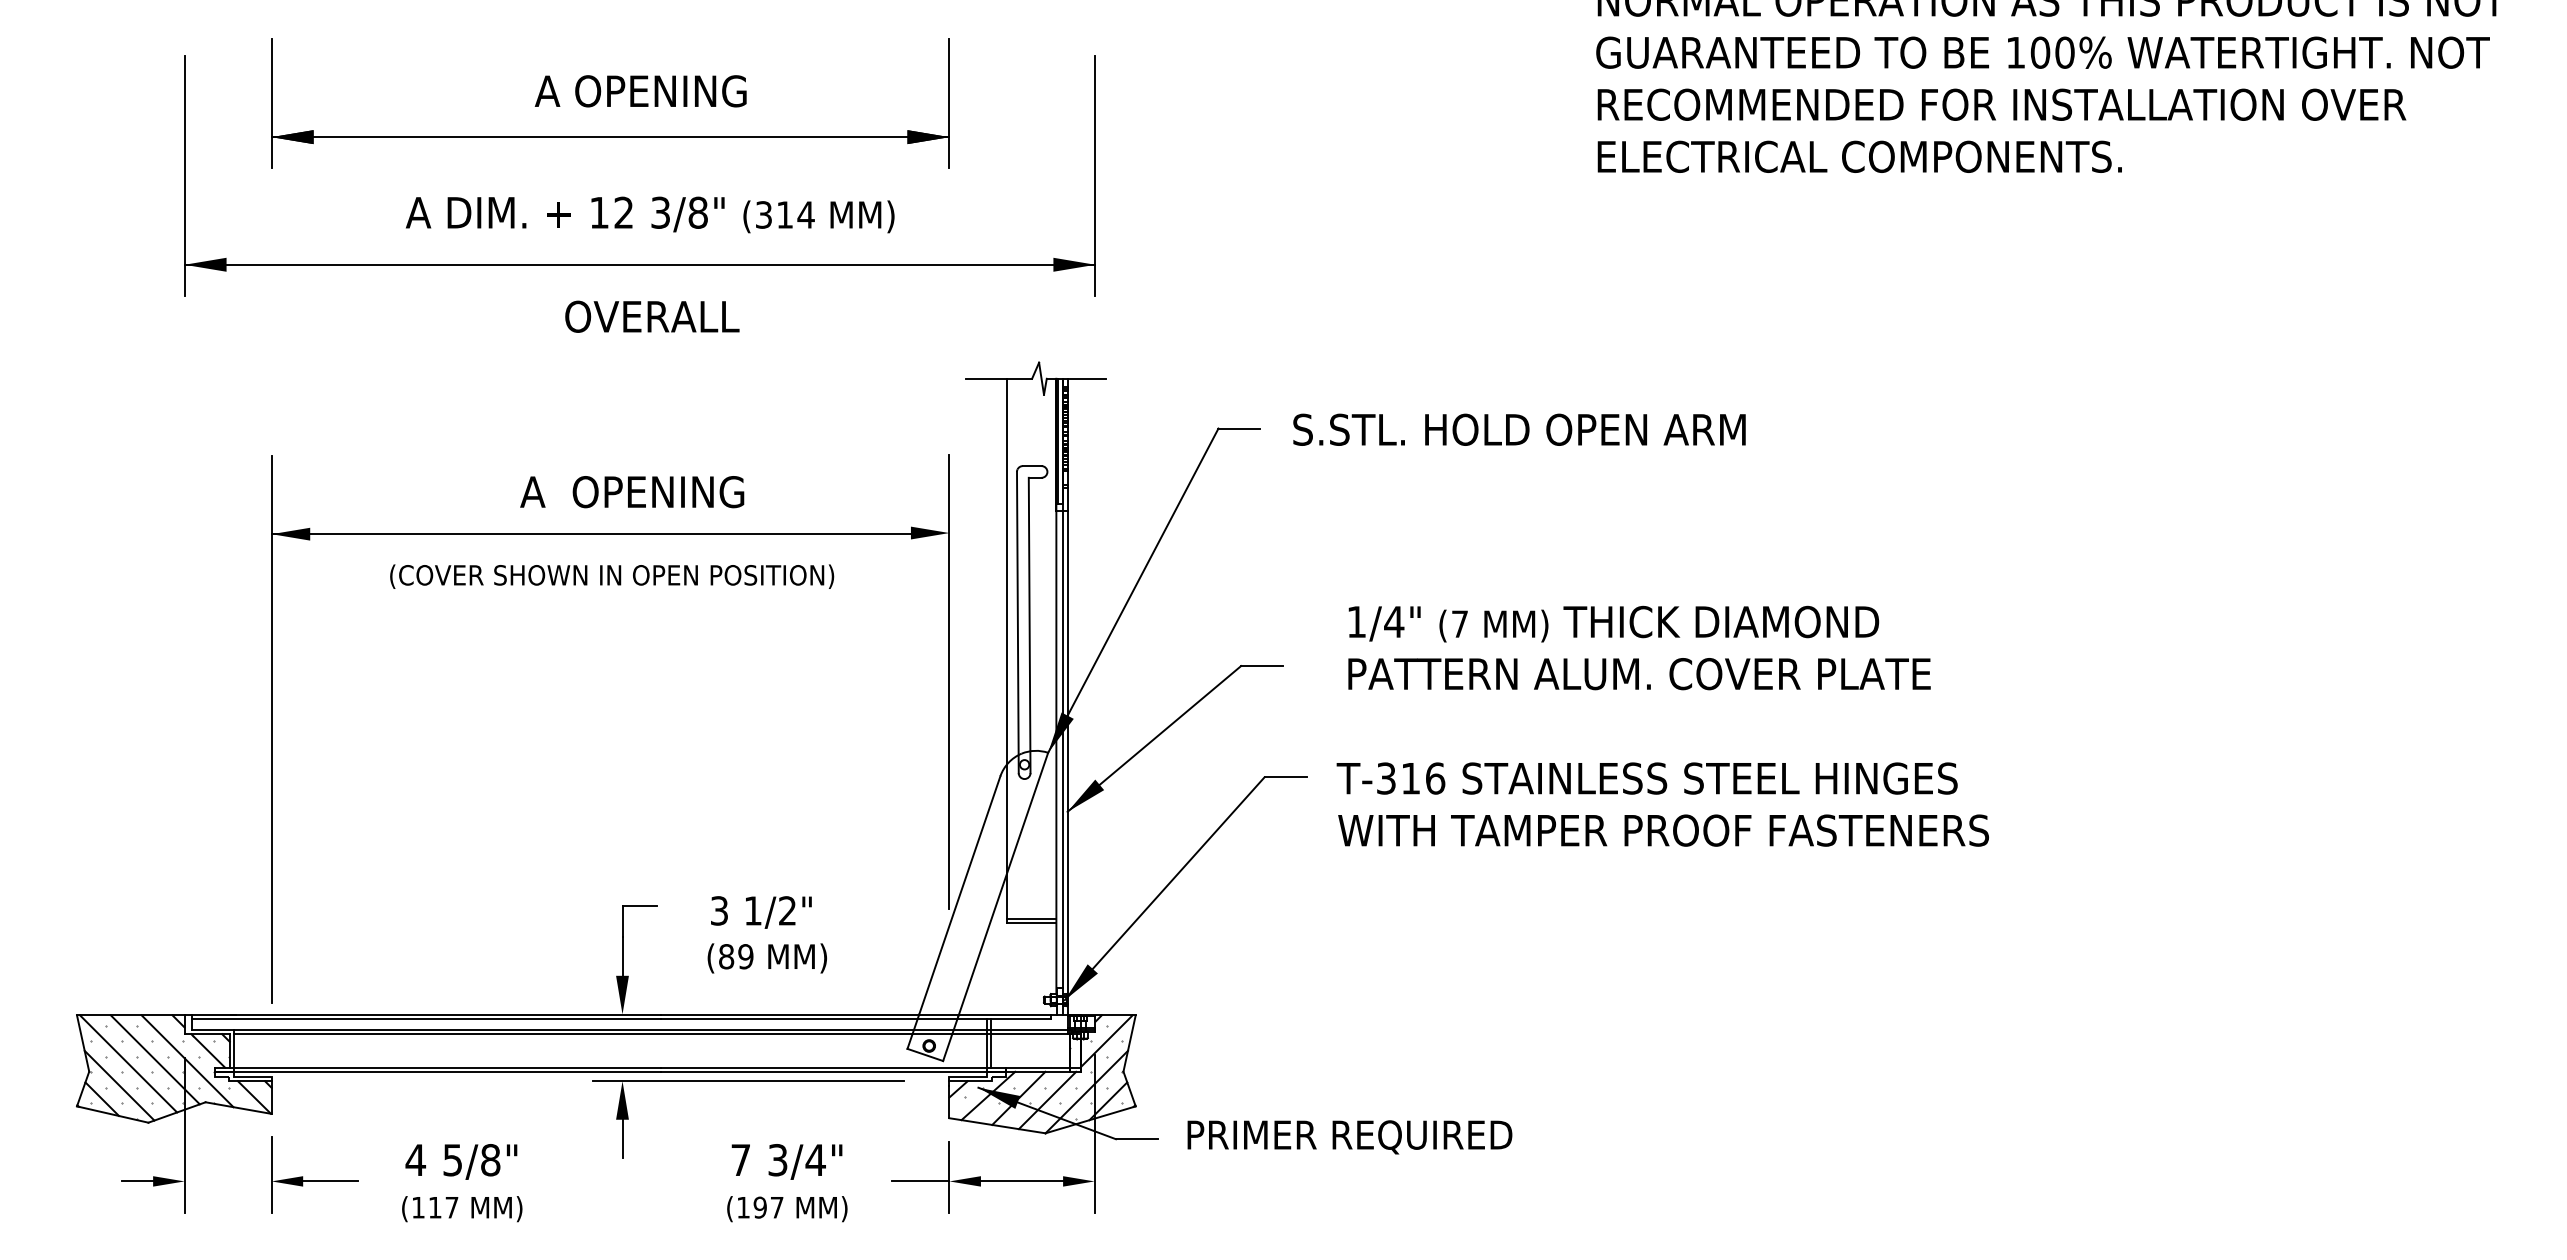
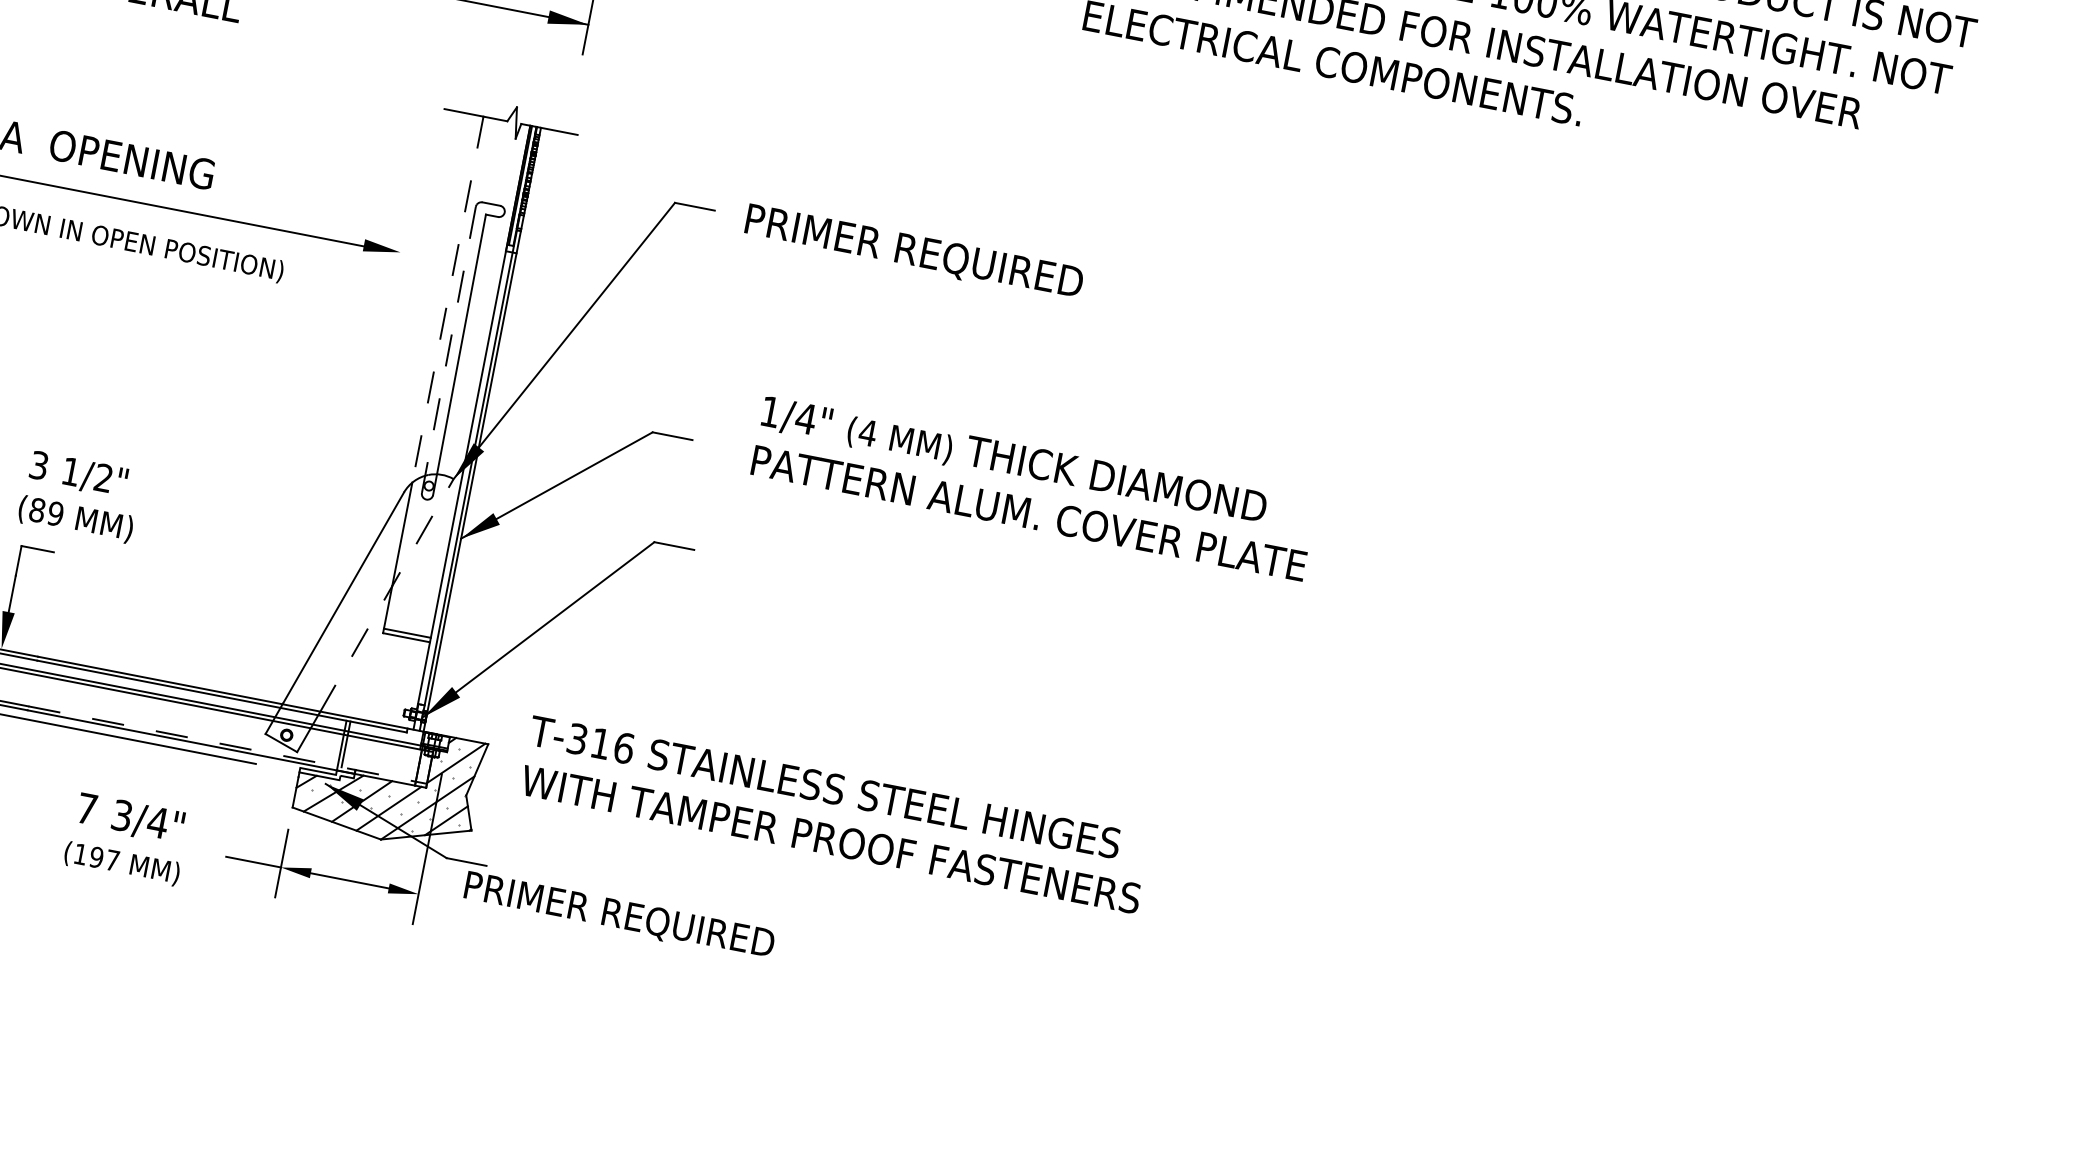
text: (1519, 431) -> (960, 261), S.STL. HOLD OPEN ARM -> PRIMER REQUIRED
line: (1006, 571) -> (447, 299), solid -> dashed
line: (1017, 622) -> (448, 349), solid -> dashed
text: (1459, 623) -> (867, 432), (7 -> (4
line: (949, 681) -> (373, 393), removed
text: (1662, 804) -> (834, 814), moved
line: (1003, 884) -> (386, 595), solid -> dashed
text: (766, 934) -> (79, 496), moved
line: (871, 1067) -> (228, 745), solid -> dashed
text: (1349, 1137) -> (618, 916), moved

